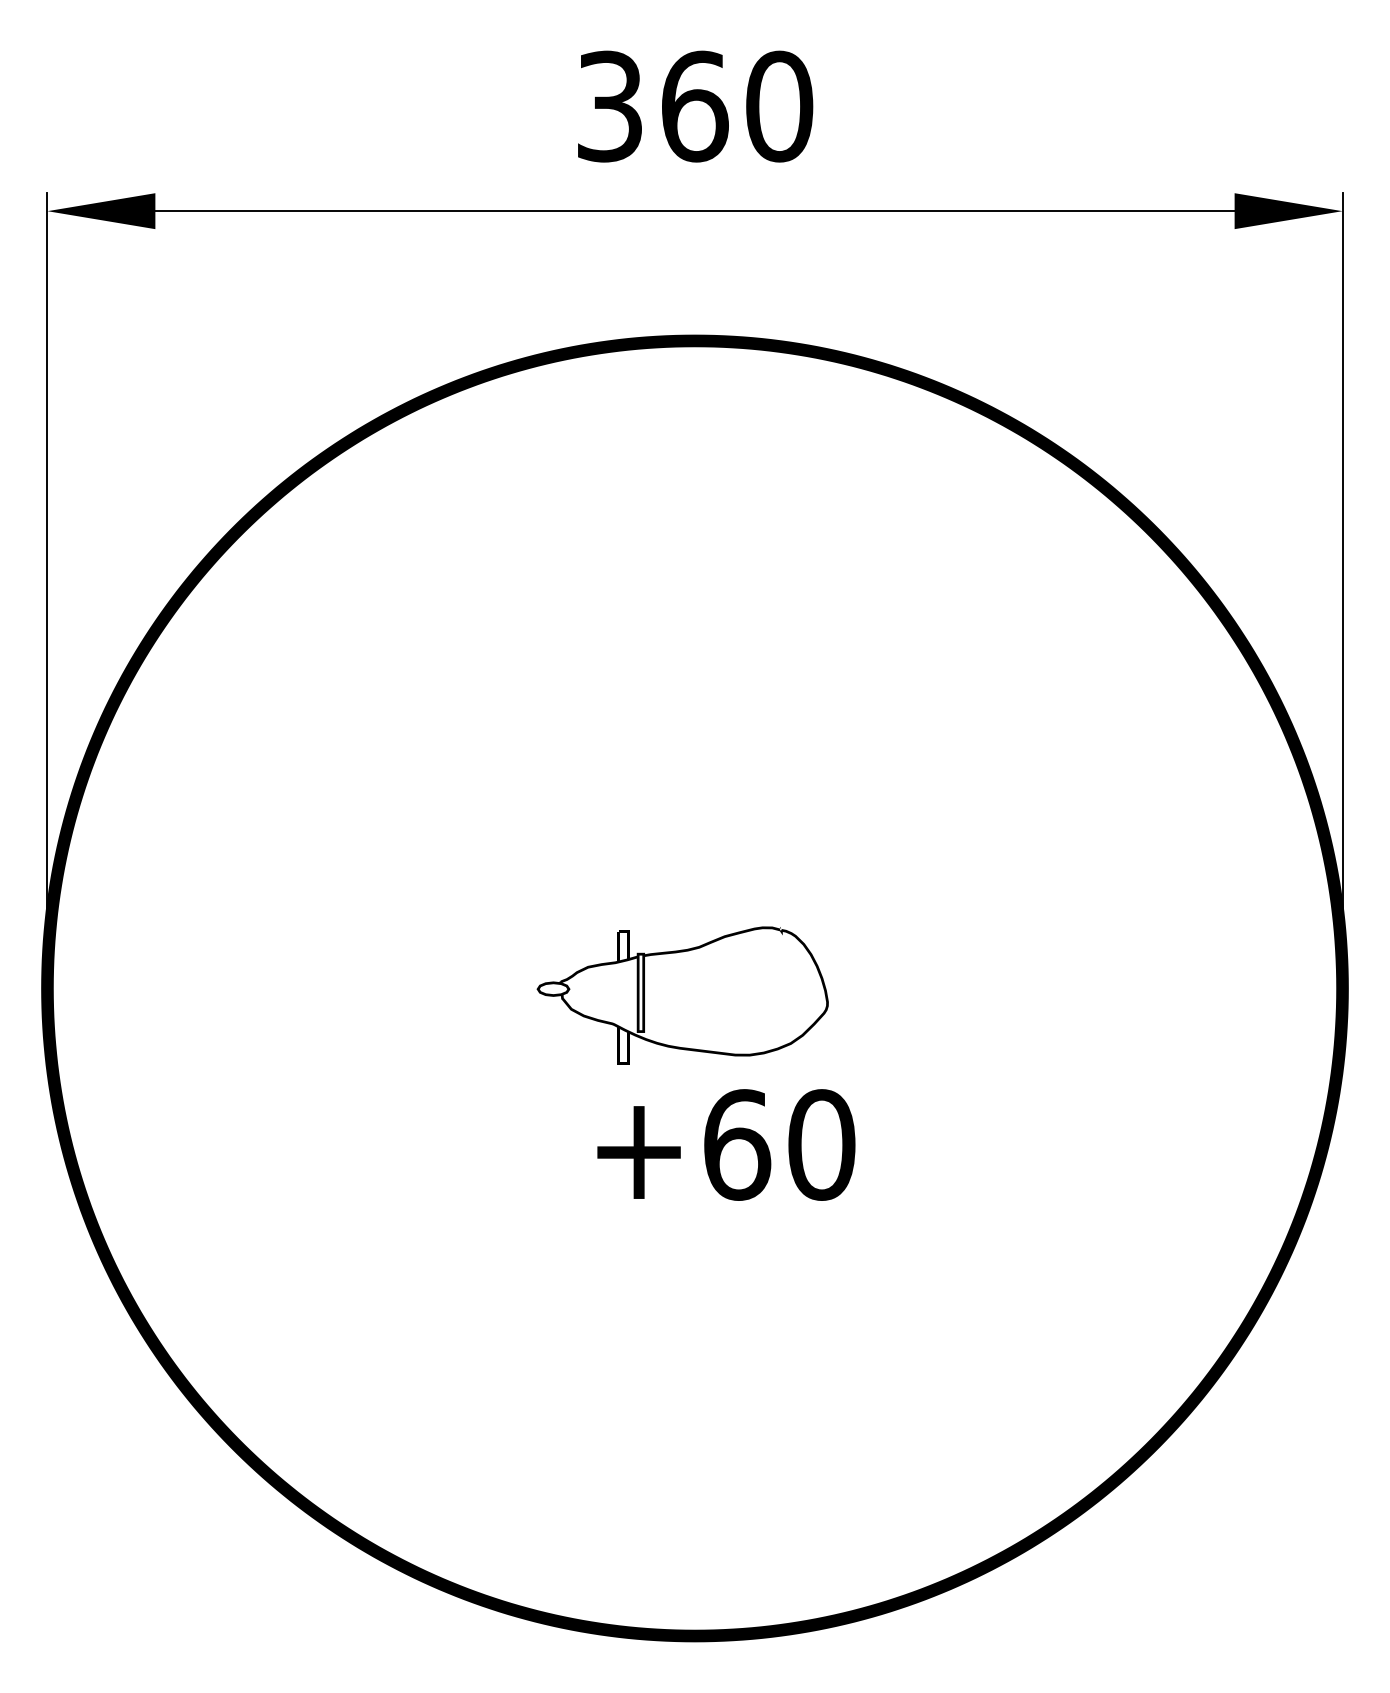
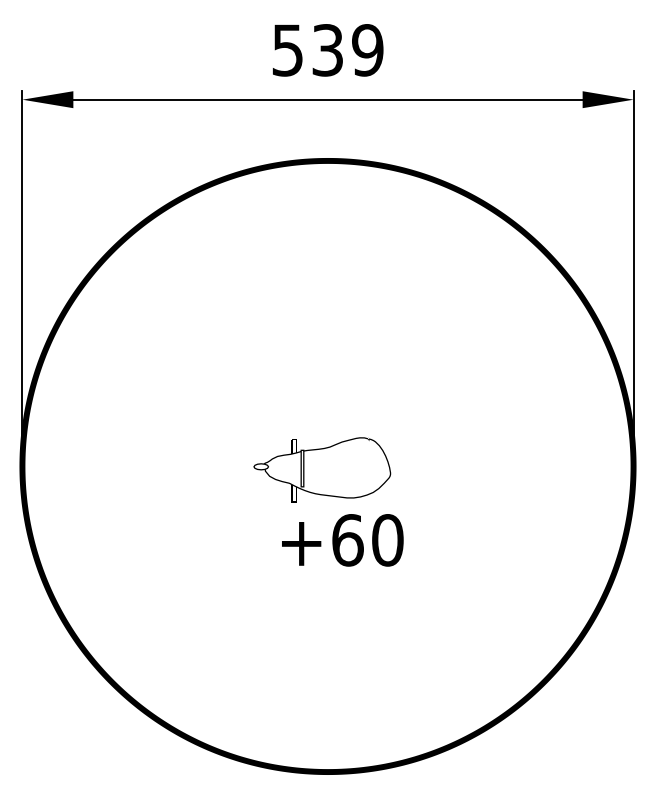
text: (696, 106) -> (328, 50), 360 -> 539

